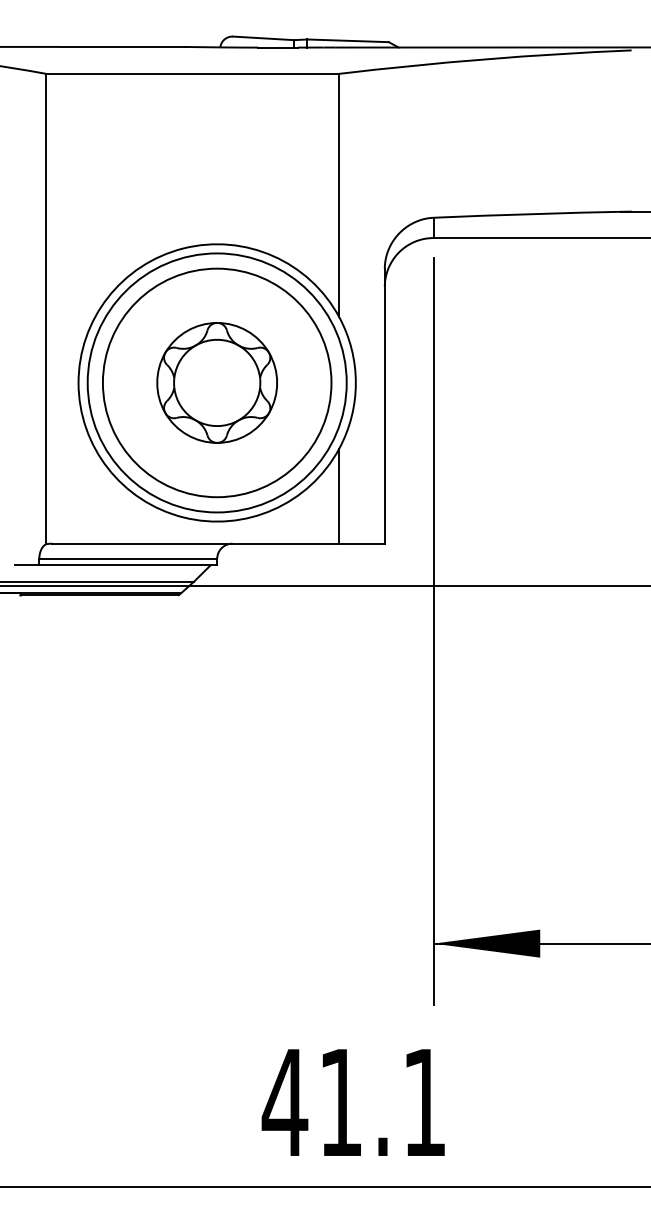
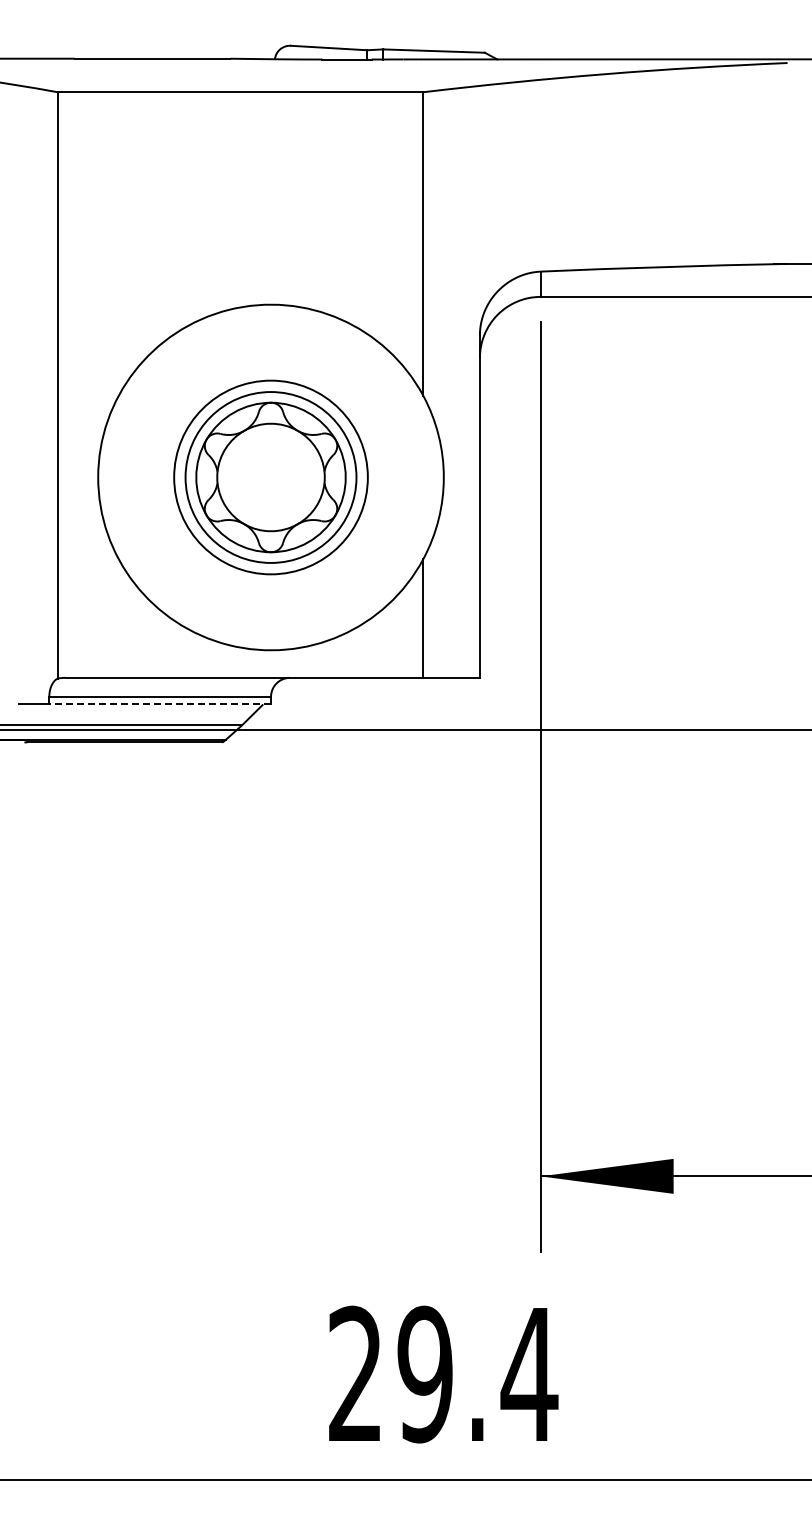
circle: (216, 382) -> (270, 477), size x0.6
circle: (216, 382) -> (270, 477), size x0.6
line: (128, 565) -> (160, 704), solid -> dashed
text: (354, 1102) -> (442, 1374), 41.1 -> 29.4

